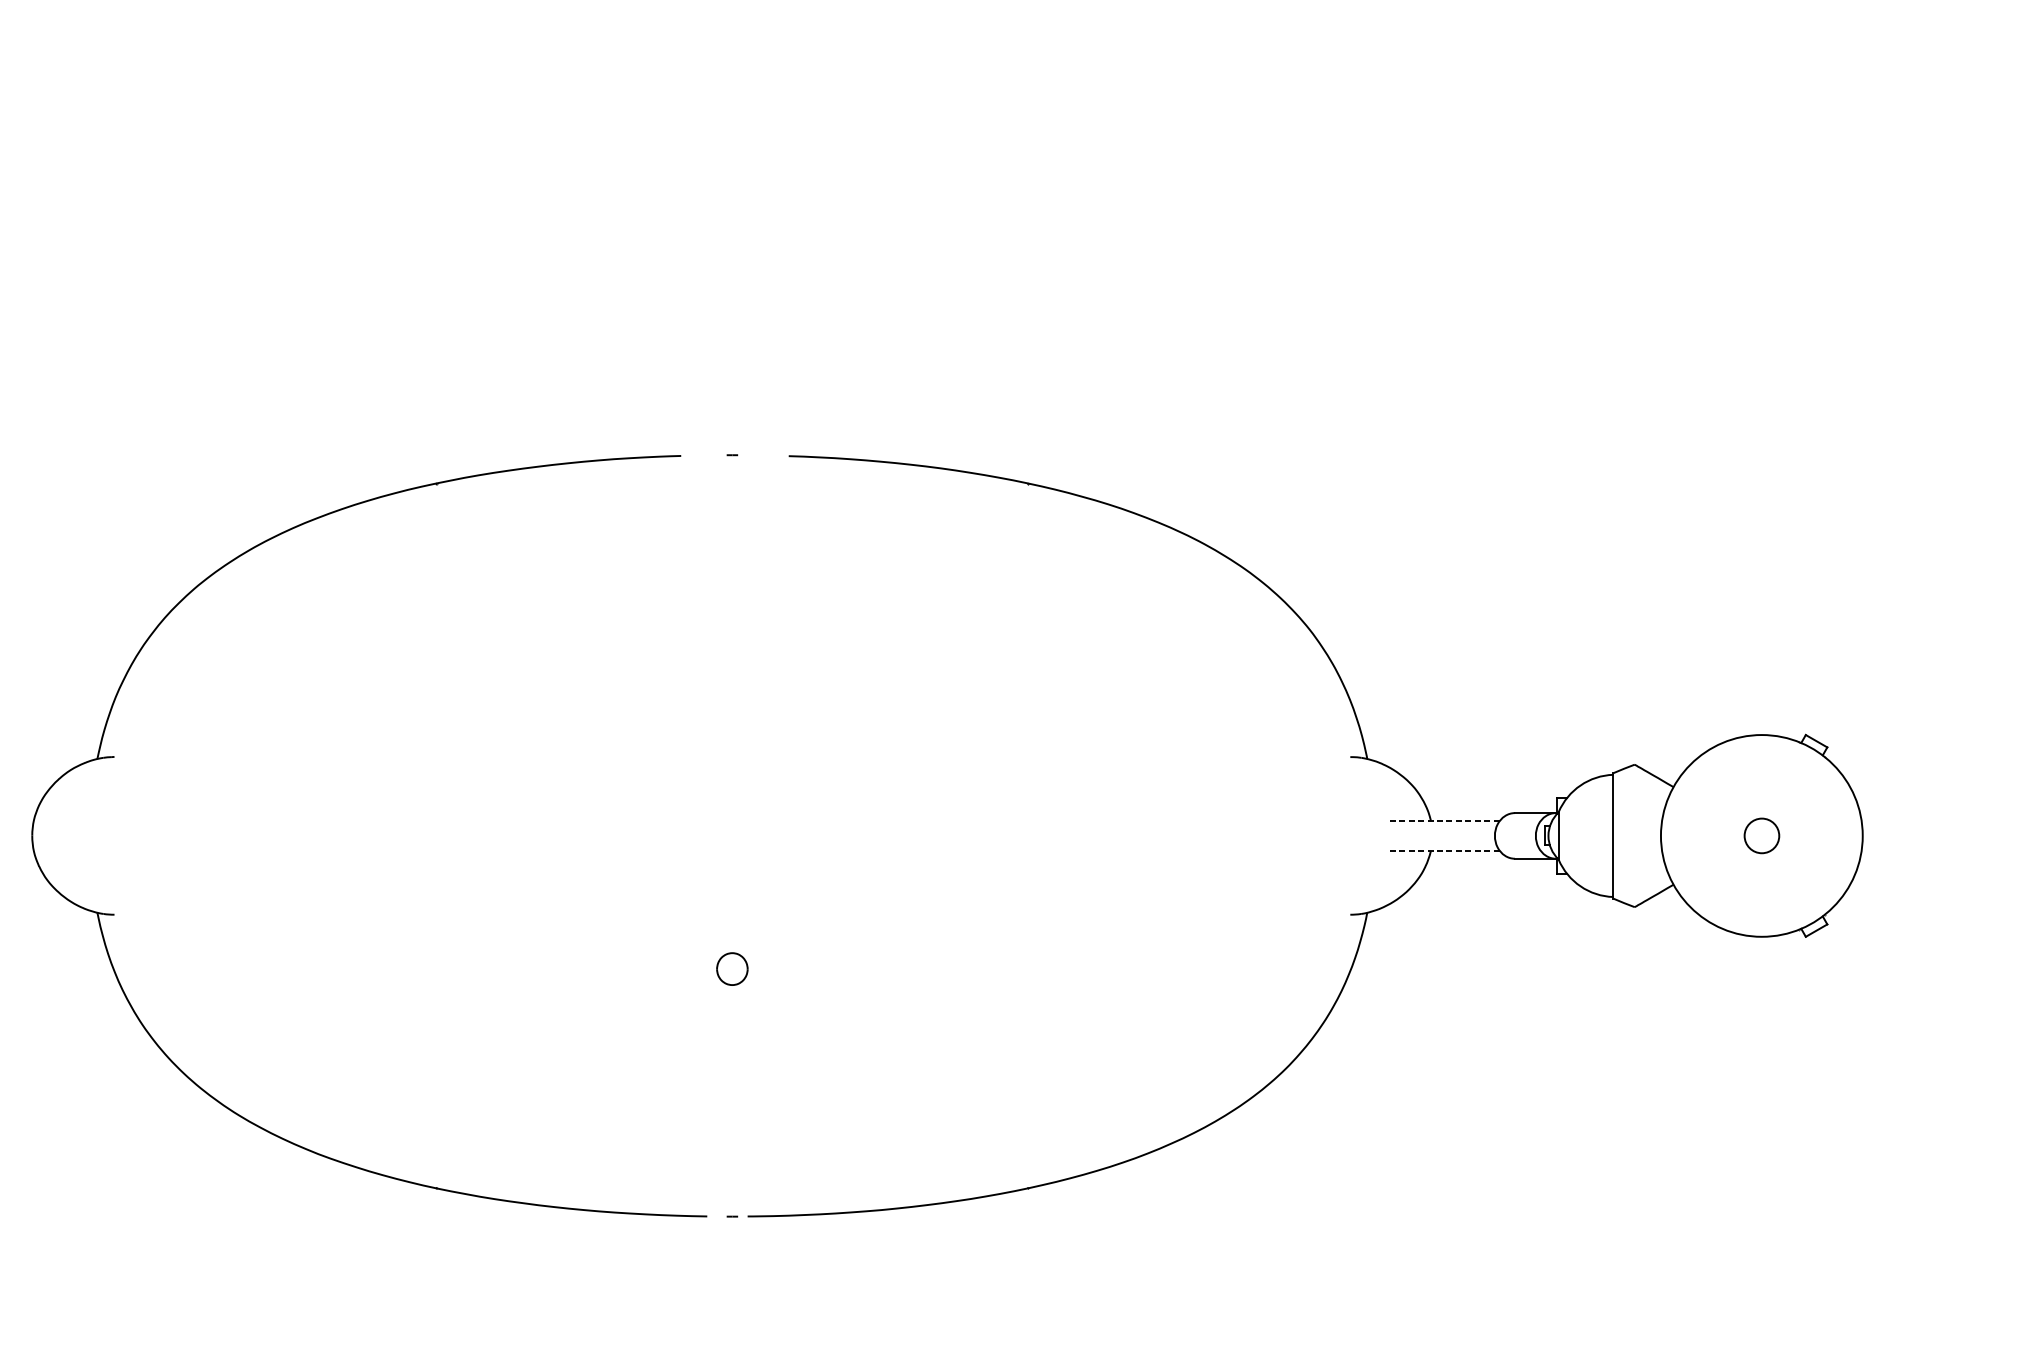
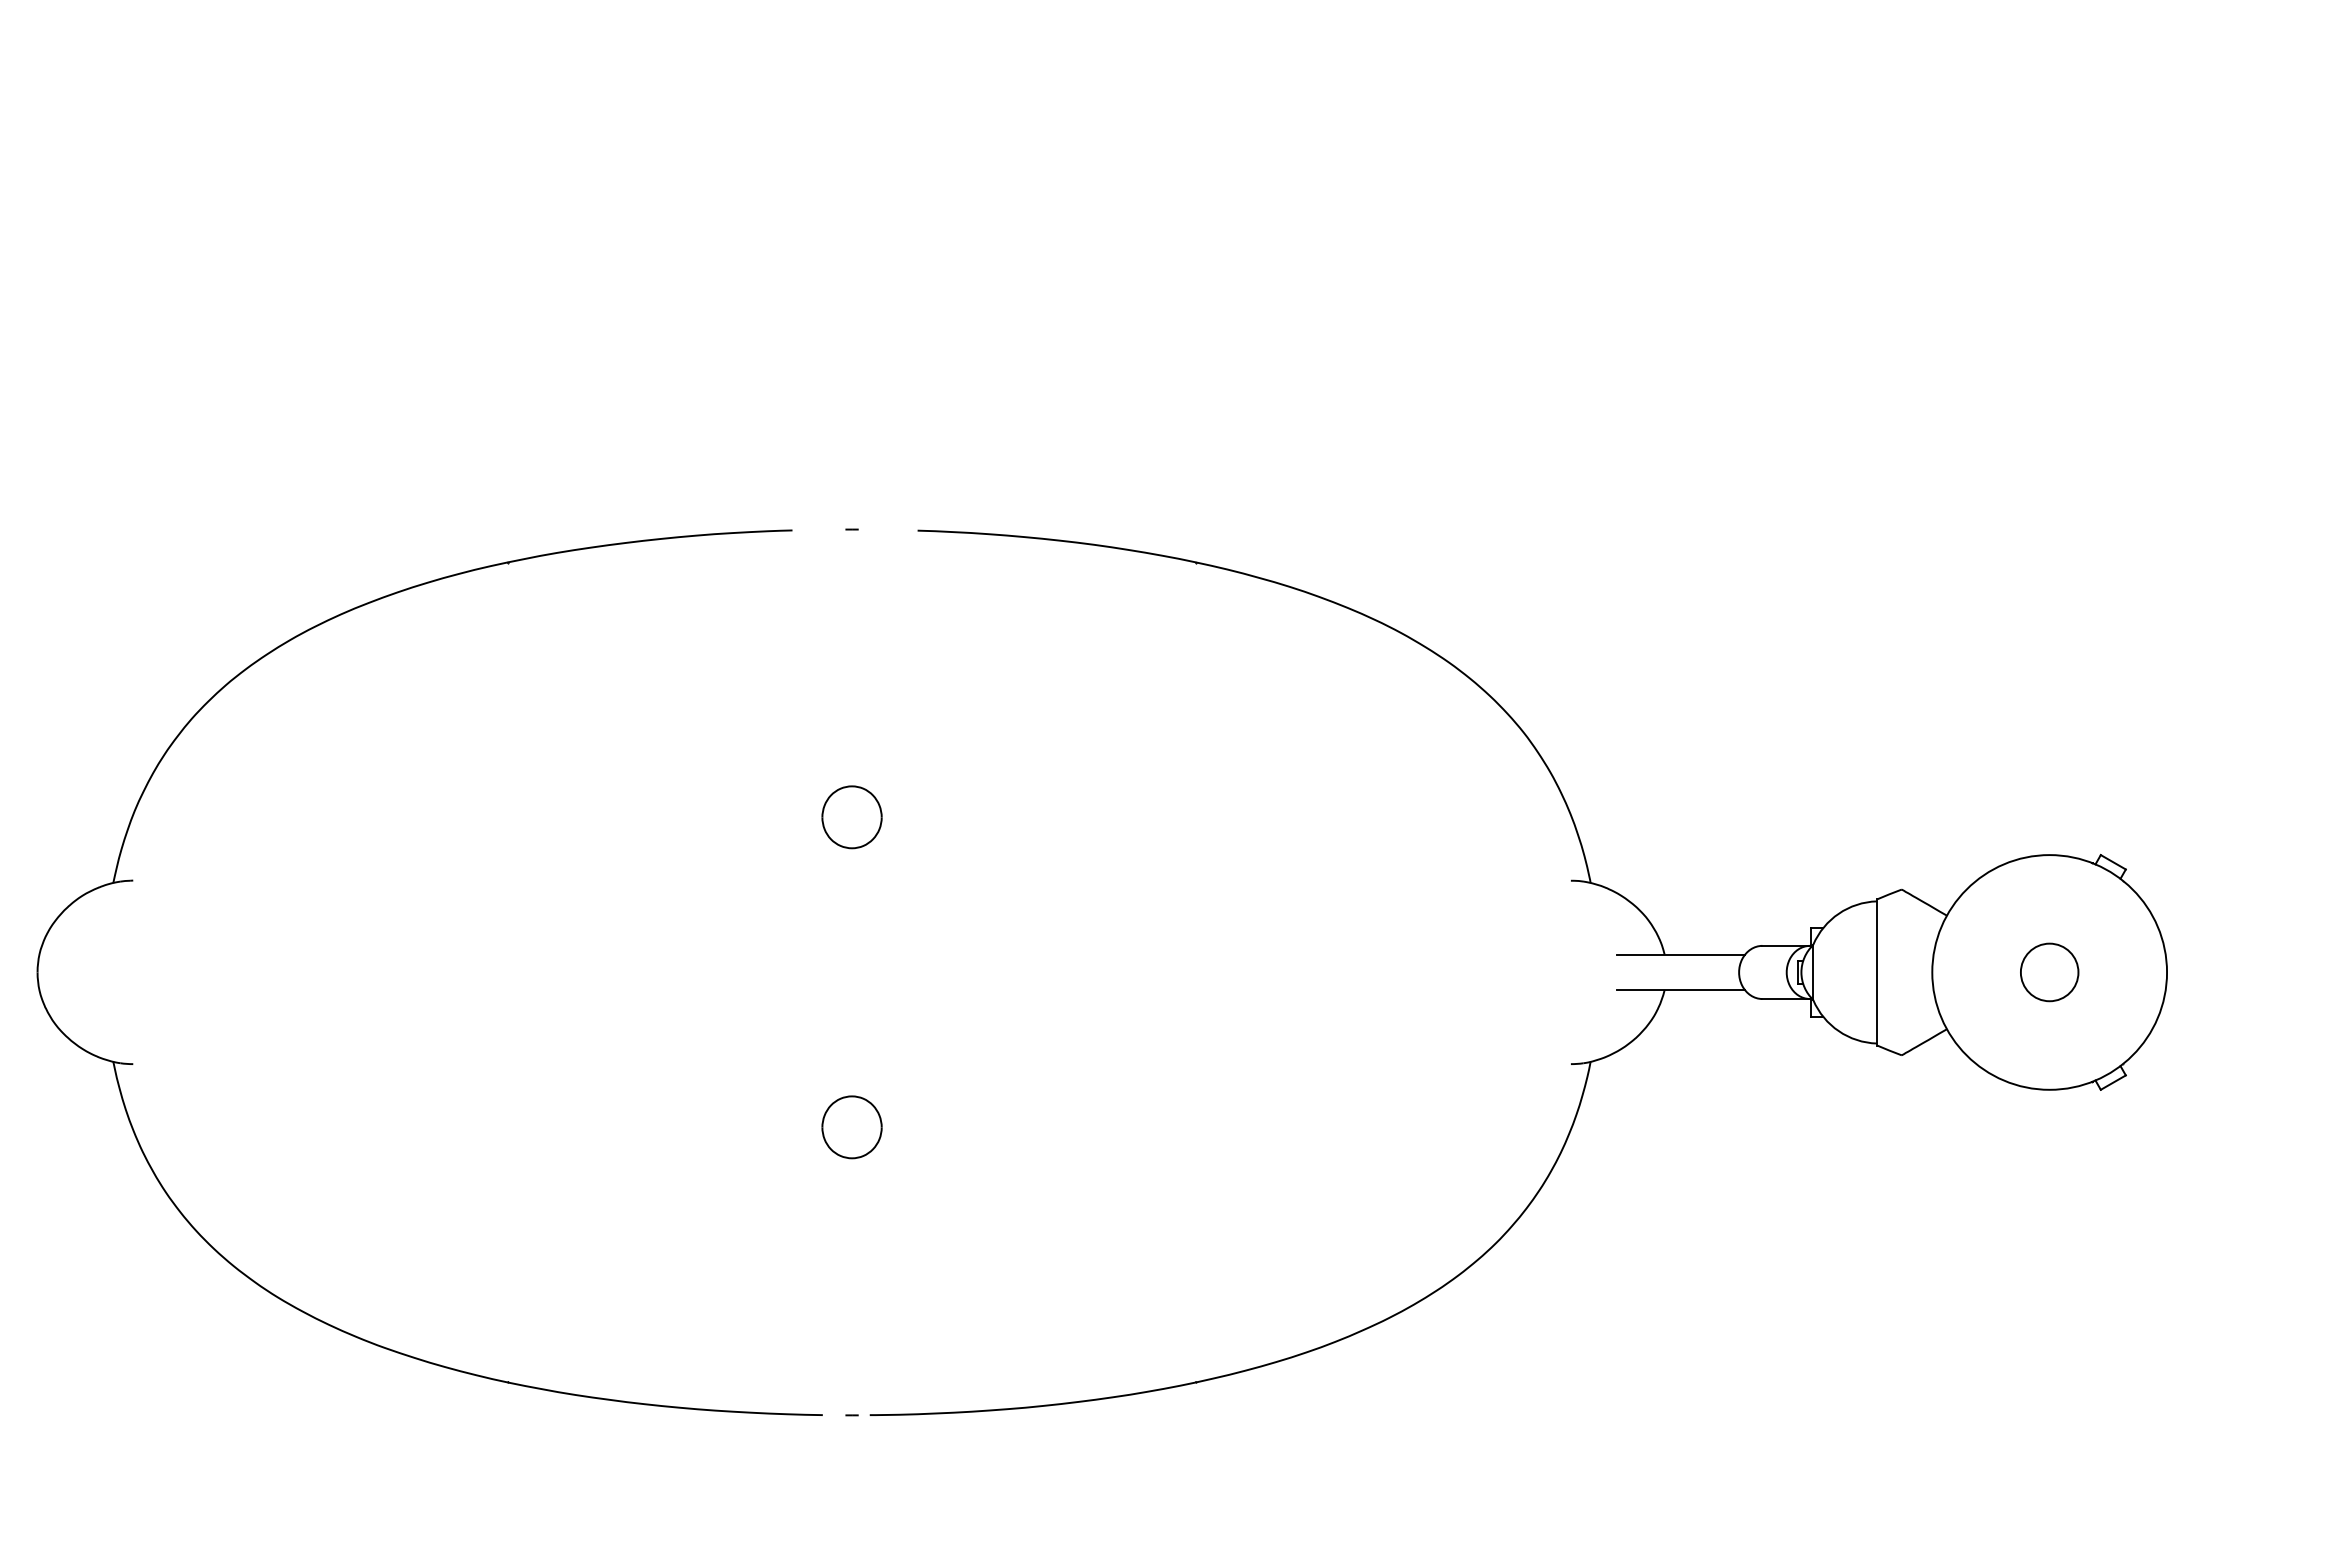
part: (731, 702) -> (851, 817), added
line: (1445, 820) -> (1681, 954), dashed -> solid
circle: (1761, 835) -> (2049, 972), size x1.43
line: (1445, 851) -> (1681, 990), dashed -> solid
part: (731, 969) -> (851, 1127), size x1.67

